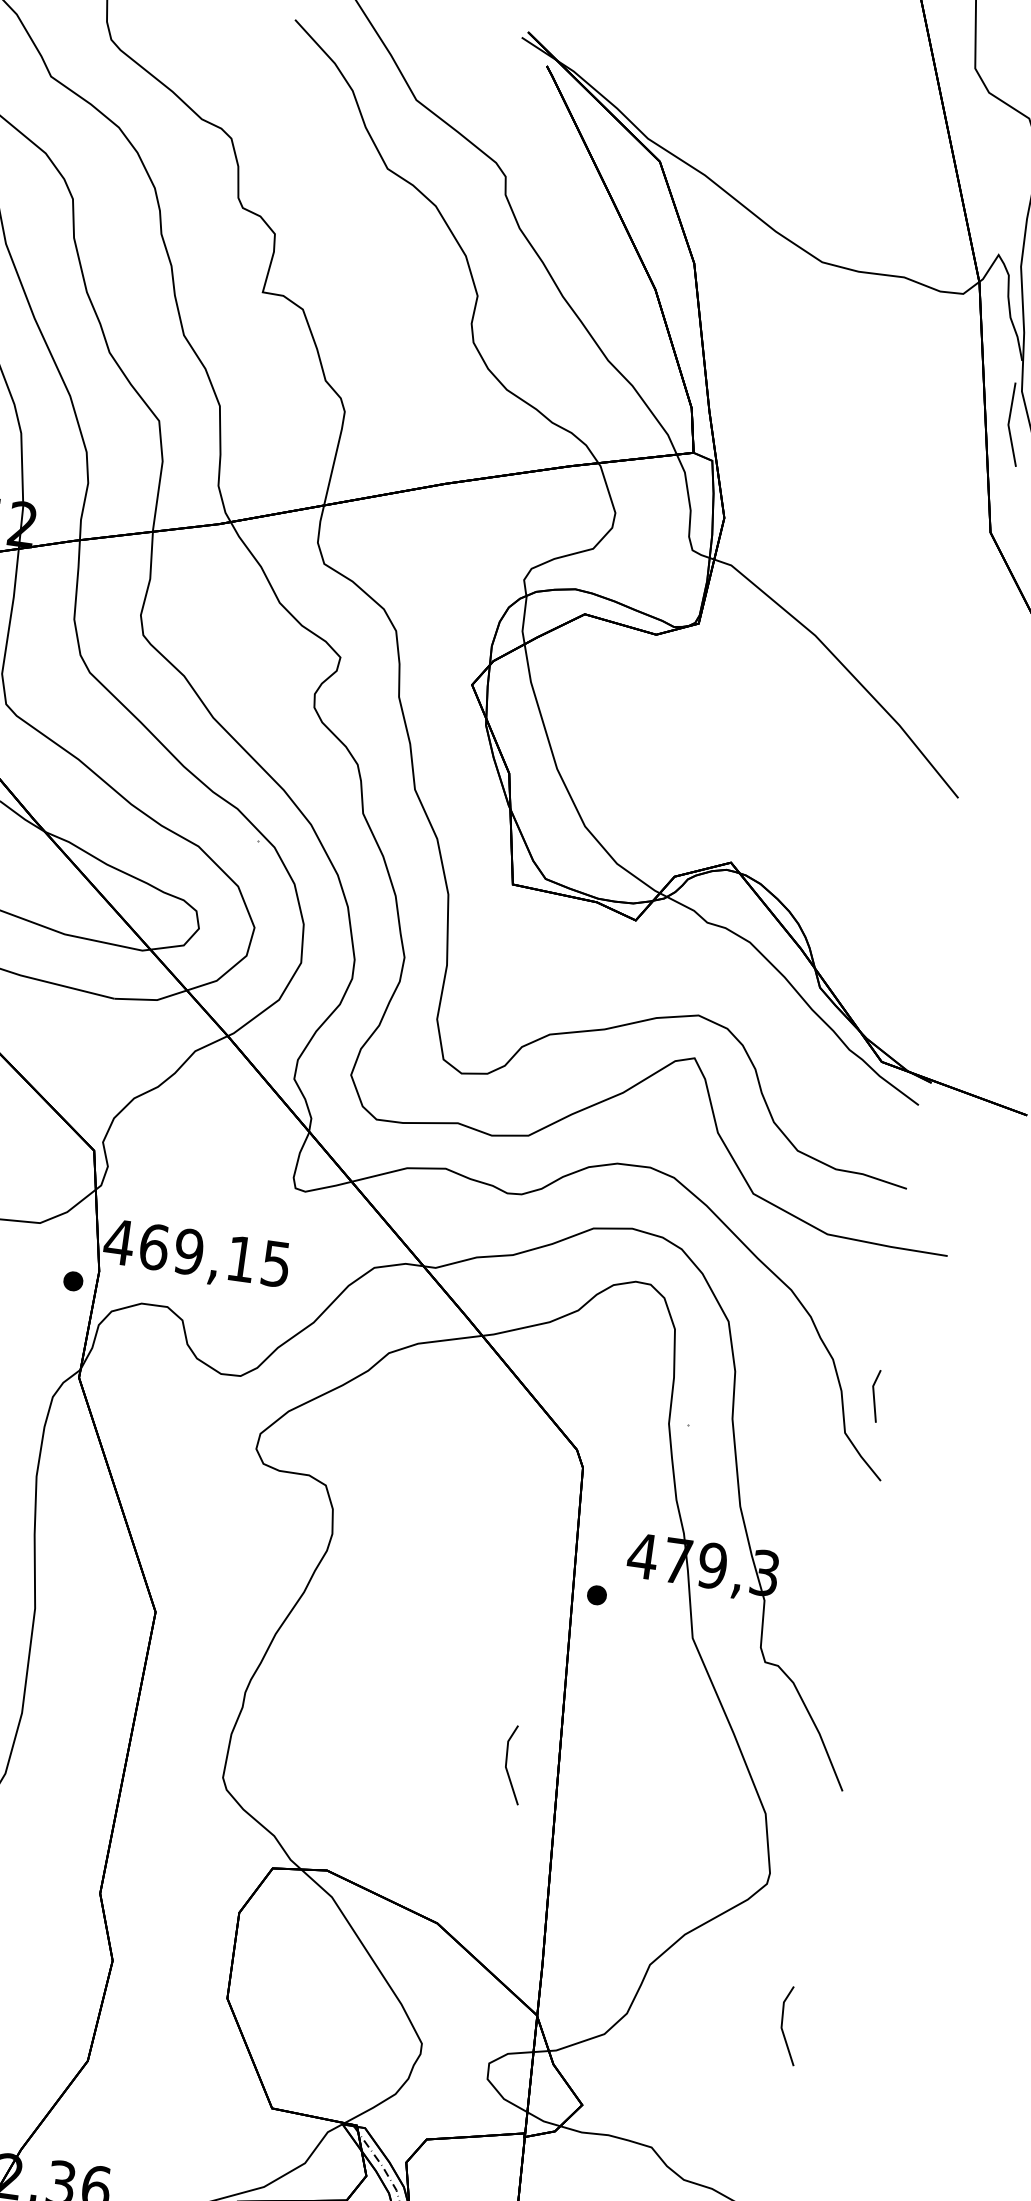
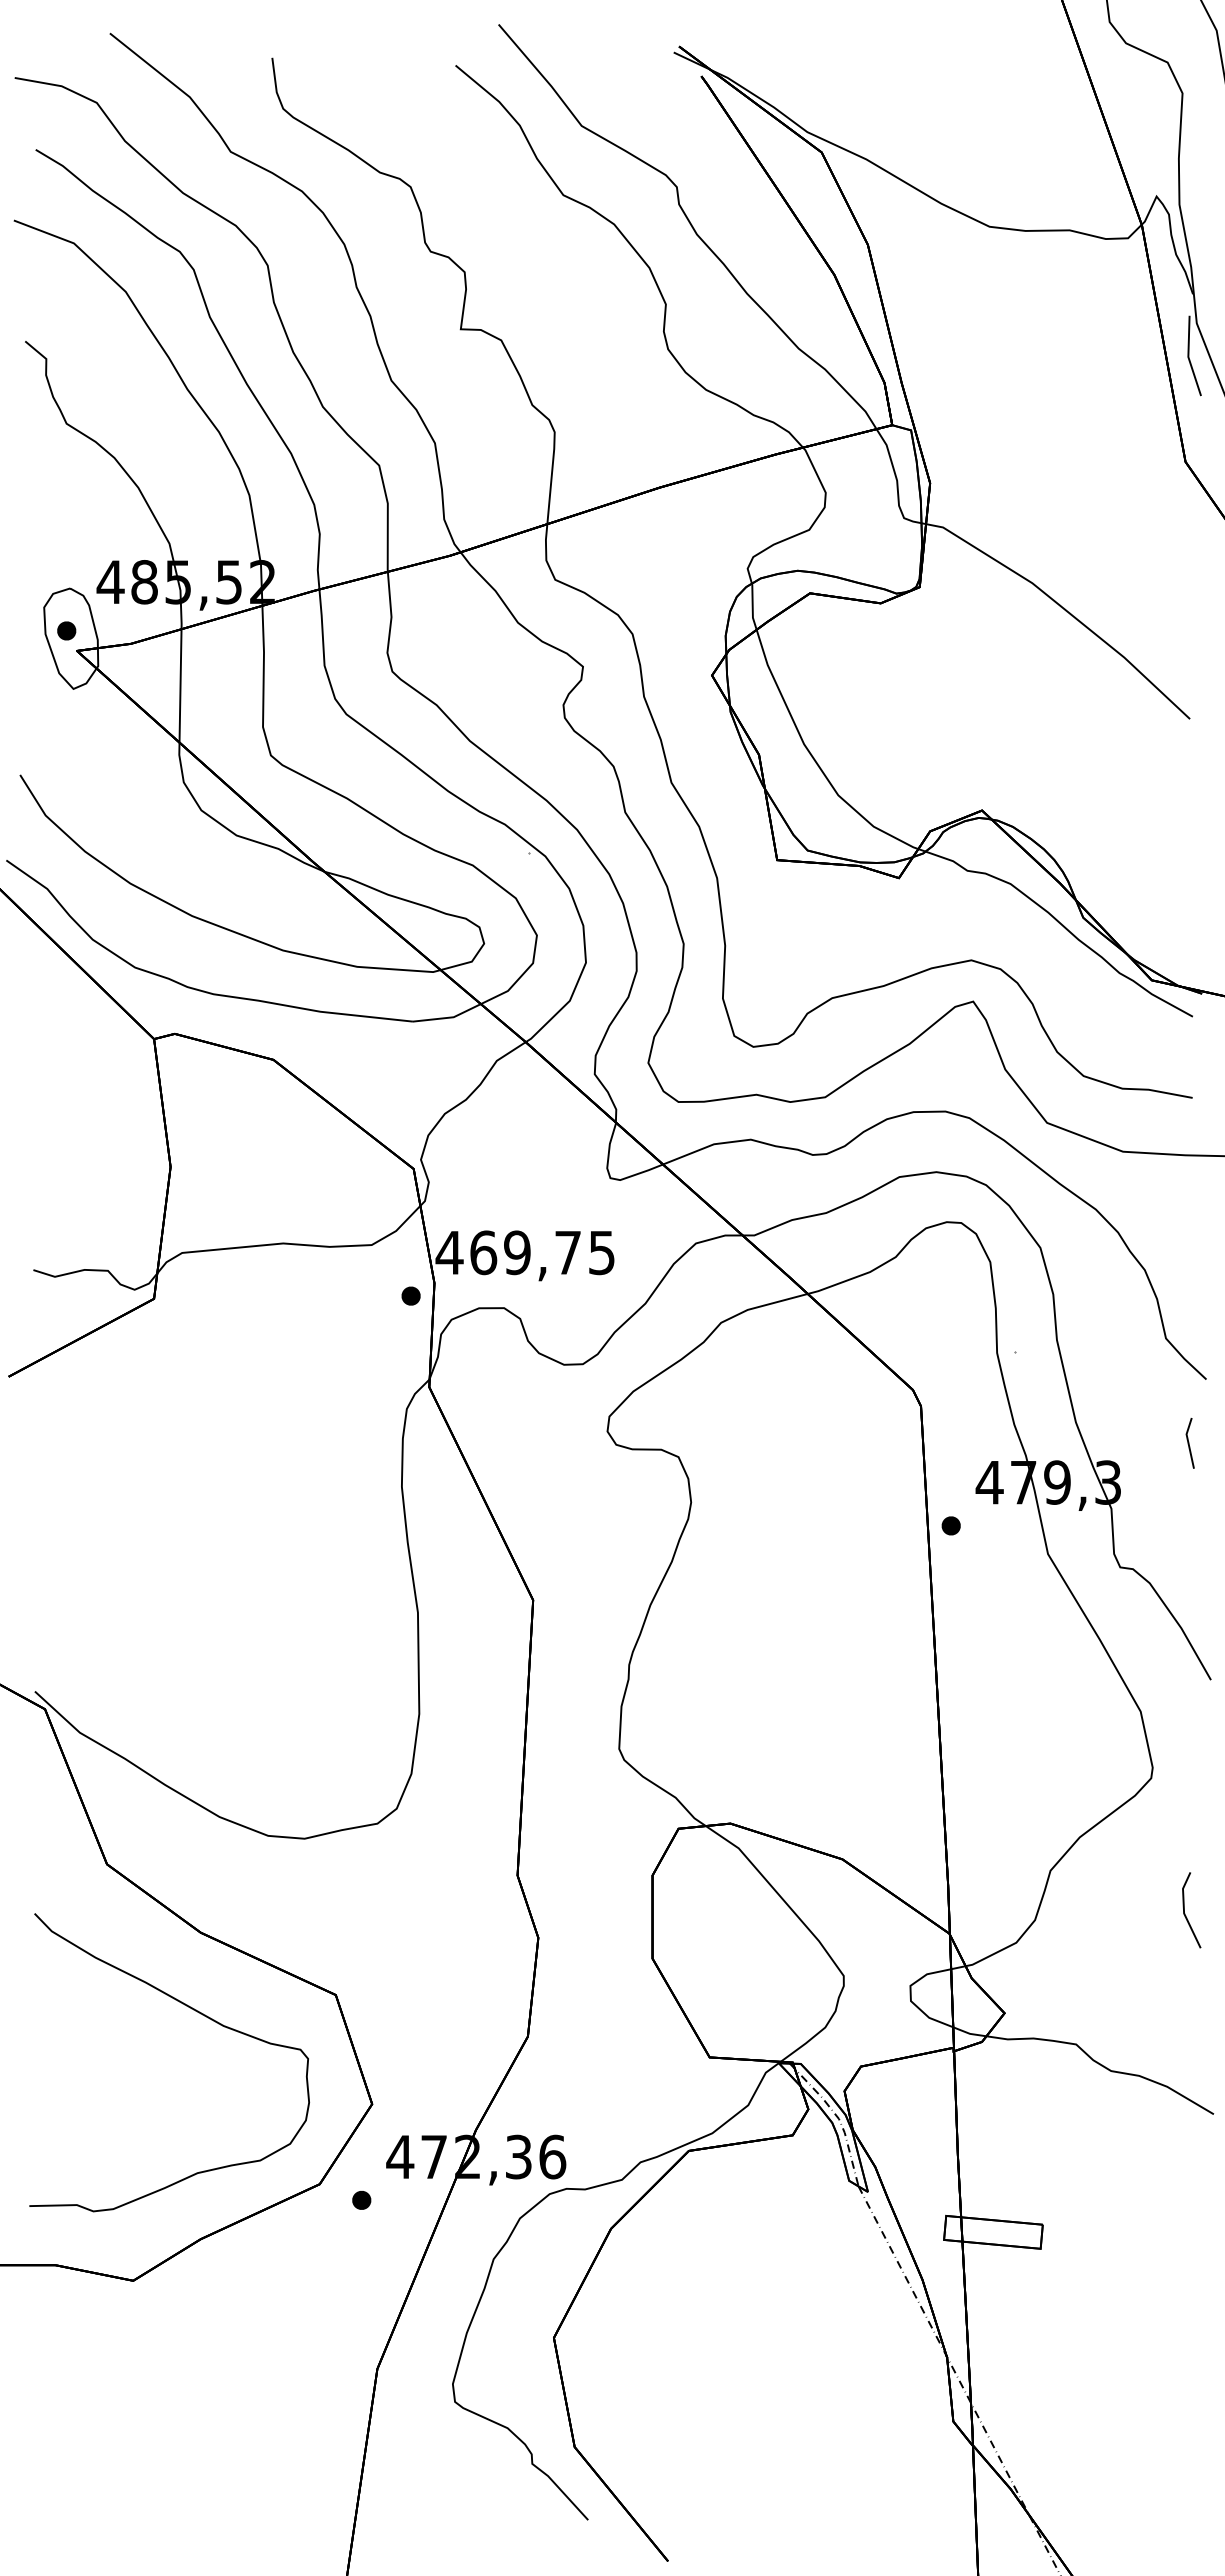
text: (240, 1258) -> (567, 1252), 469,15 -> 469,75
line: (874, 1396) -> (1189, 1443), moved
line: (507, 1767) -> (888, 1701), removed

